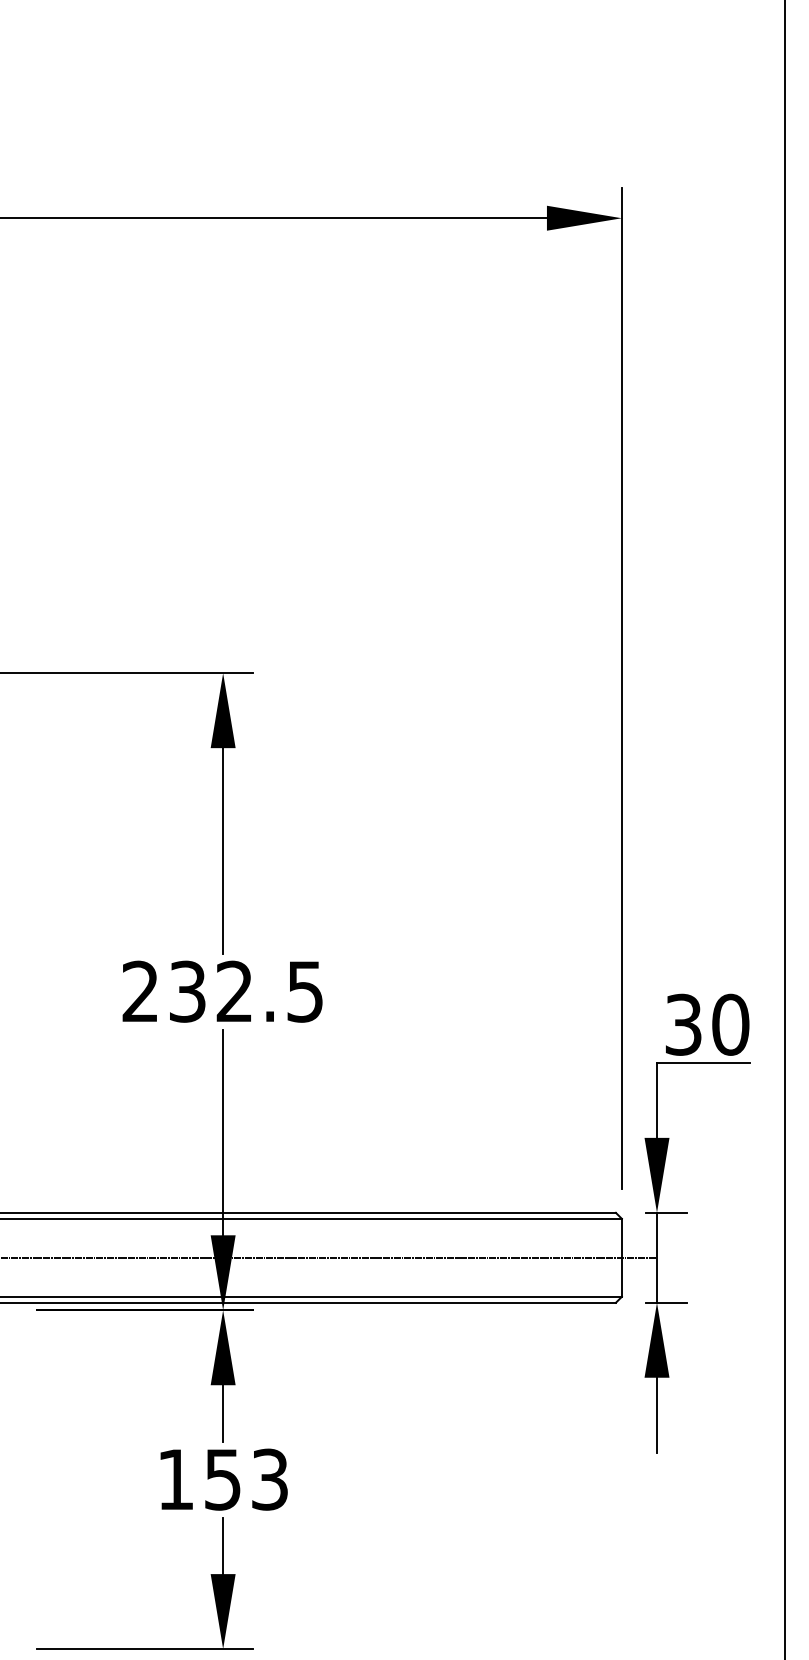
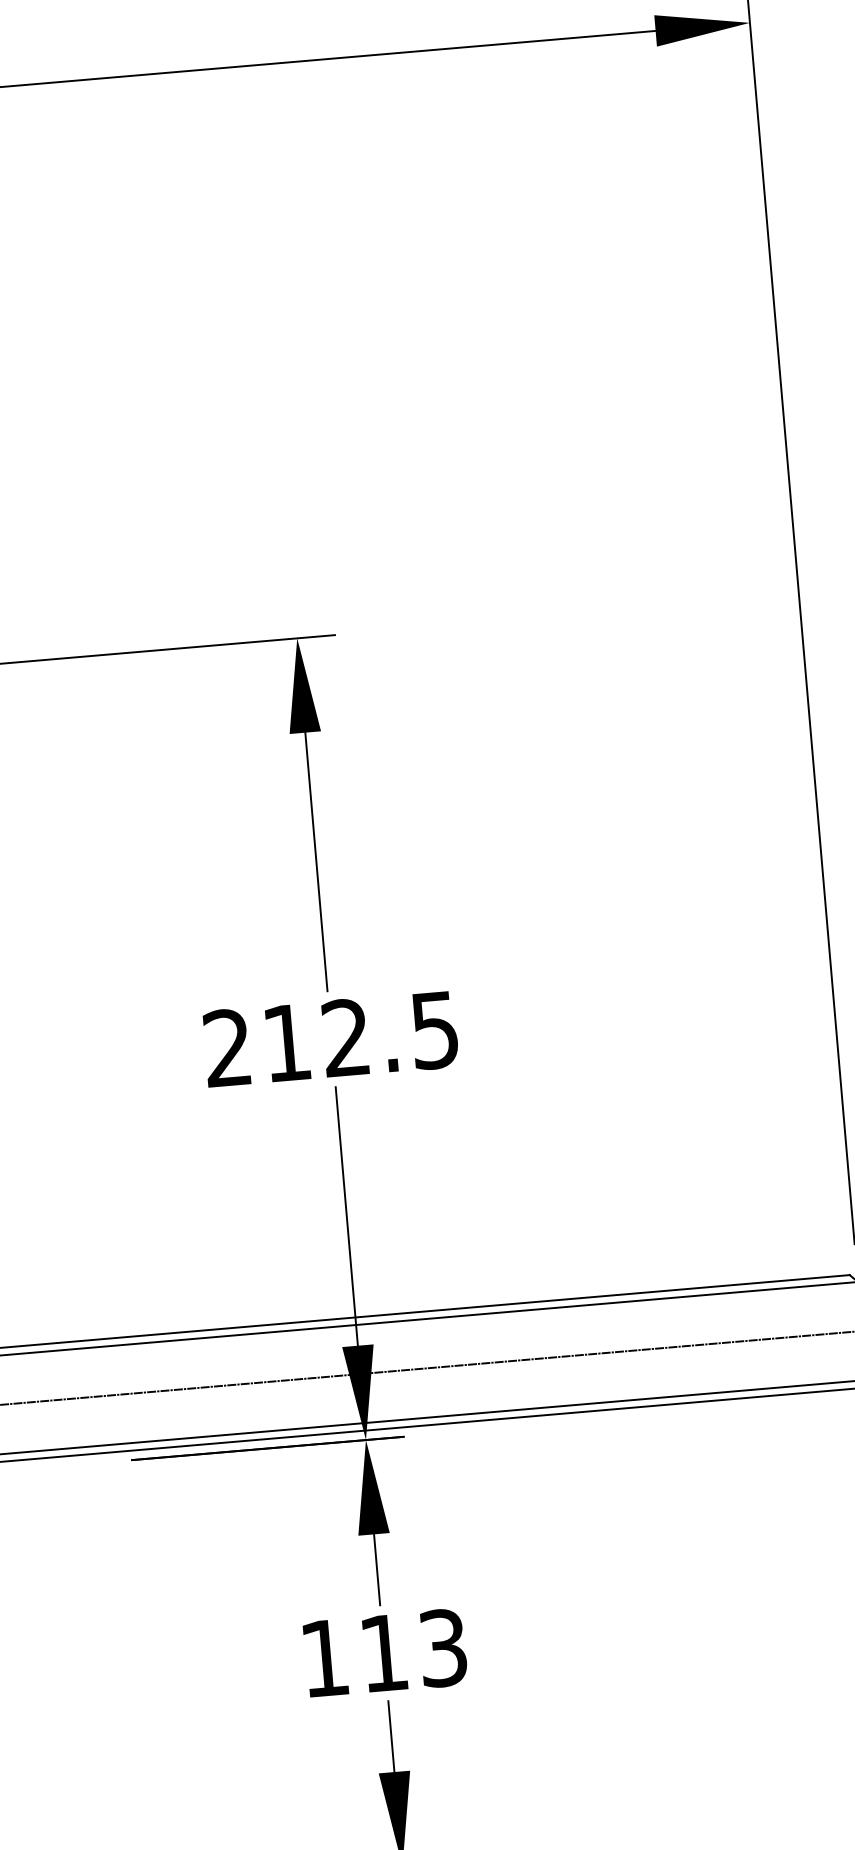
text: (187, 991) -> (286, 1042), 232.5 -> 212.5
text: (222, 1479) -> (383, 1653), 153 -> 113

